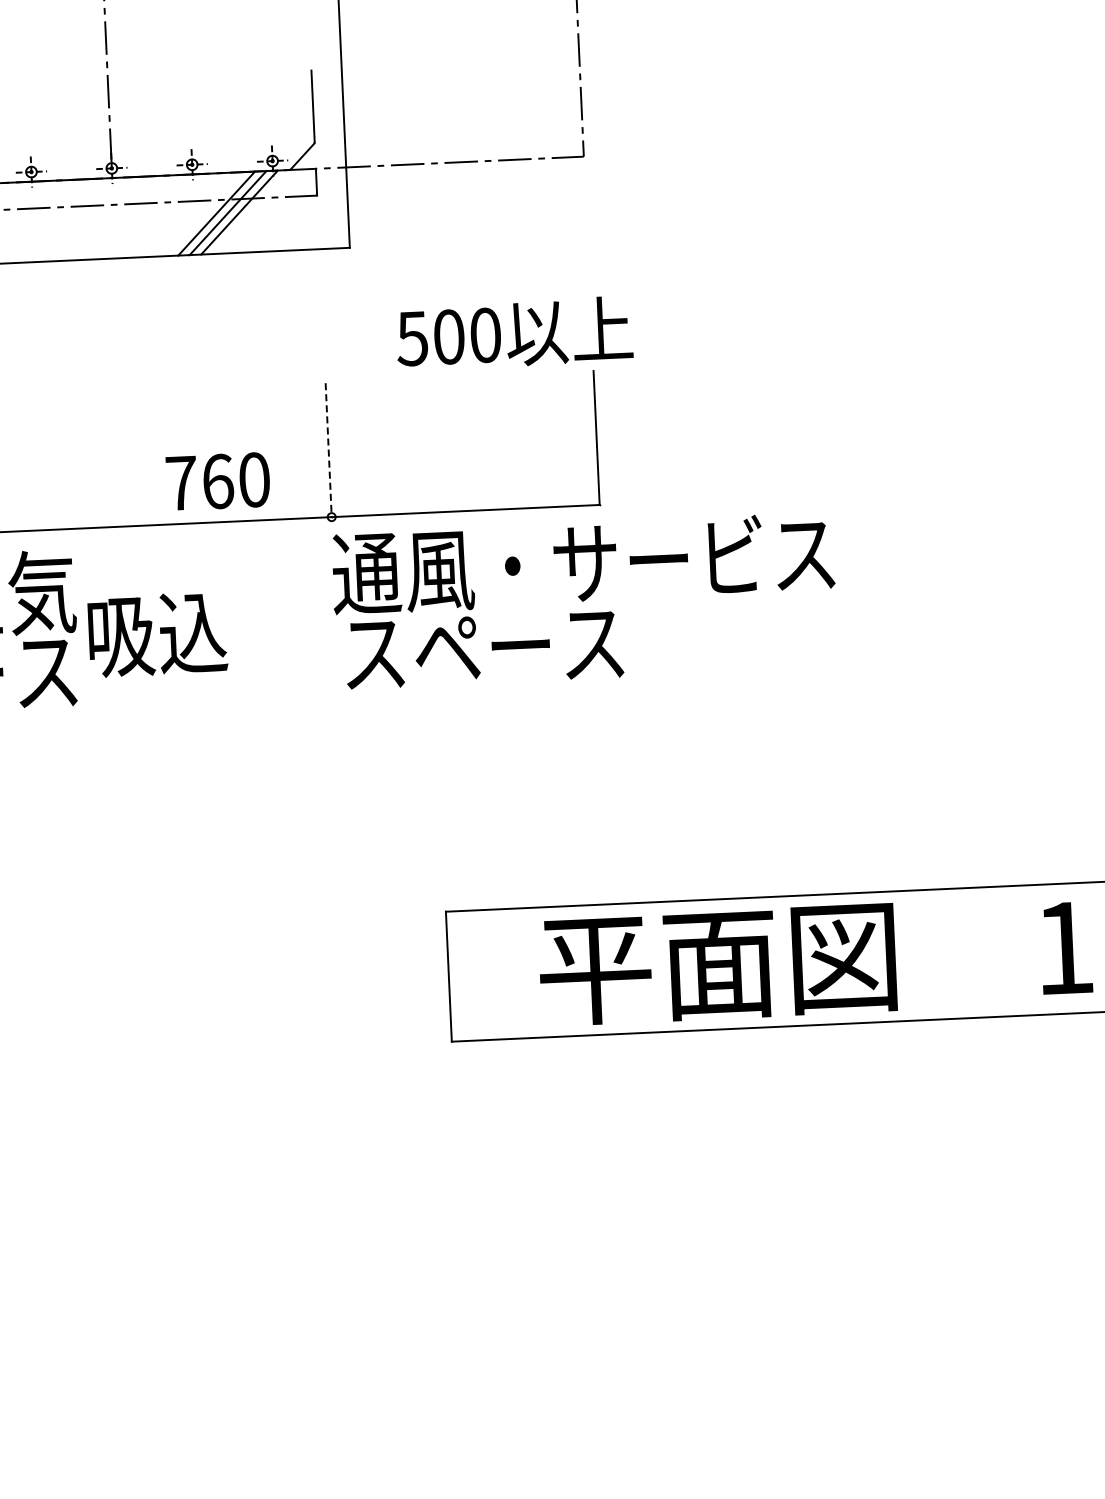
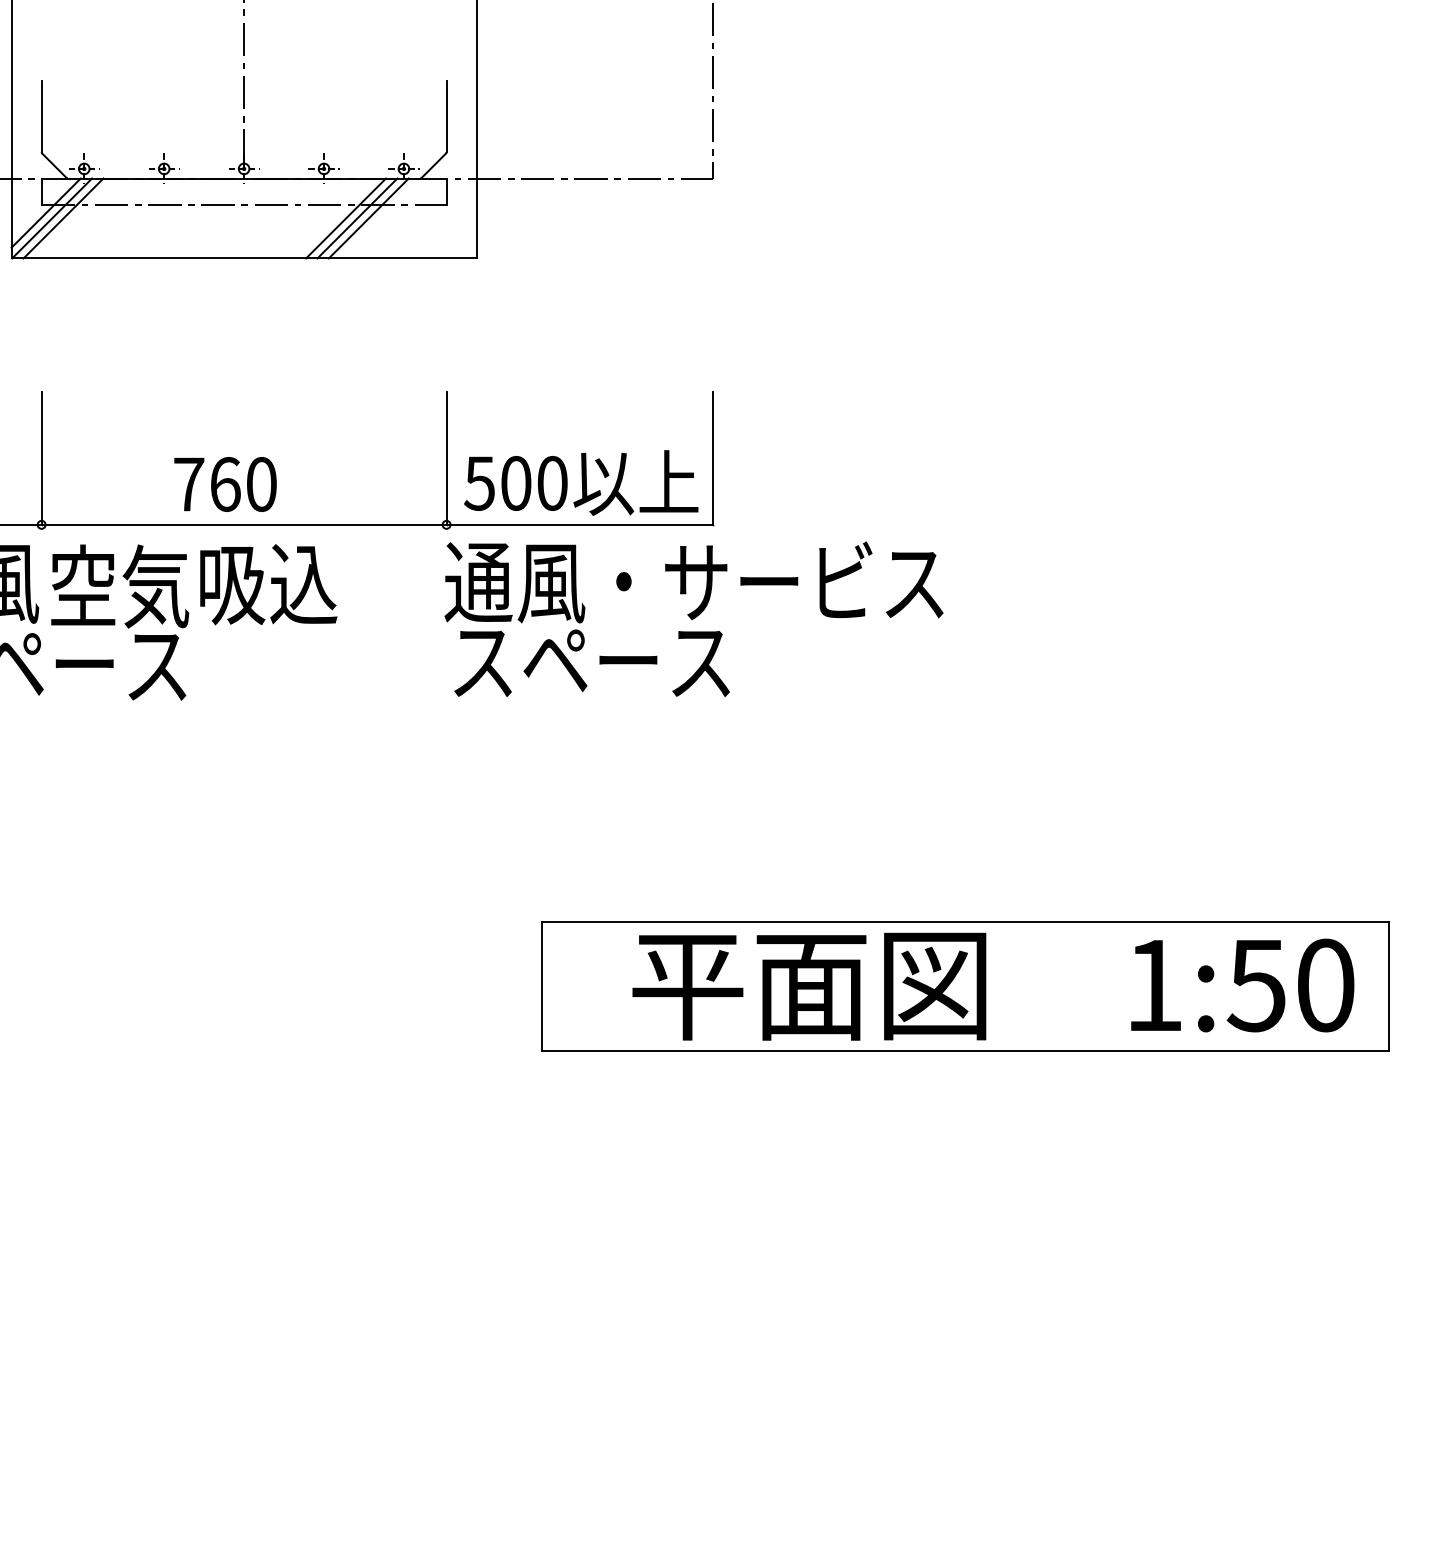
text: (514, 333) -> (581, 482), moved
line: (328, 450) -> (446, 458), dashed -> solid
text: (218, 481) -> (225, 484), moved
text: (157, 634) -> (268, 584), moved

